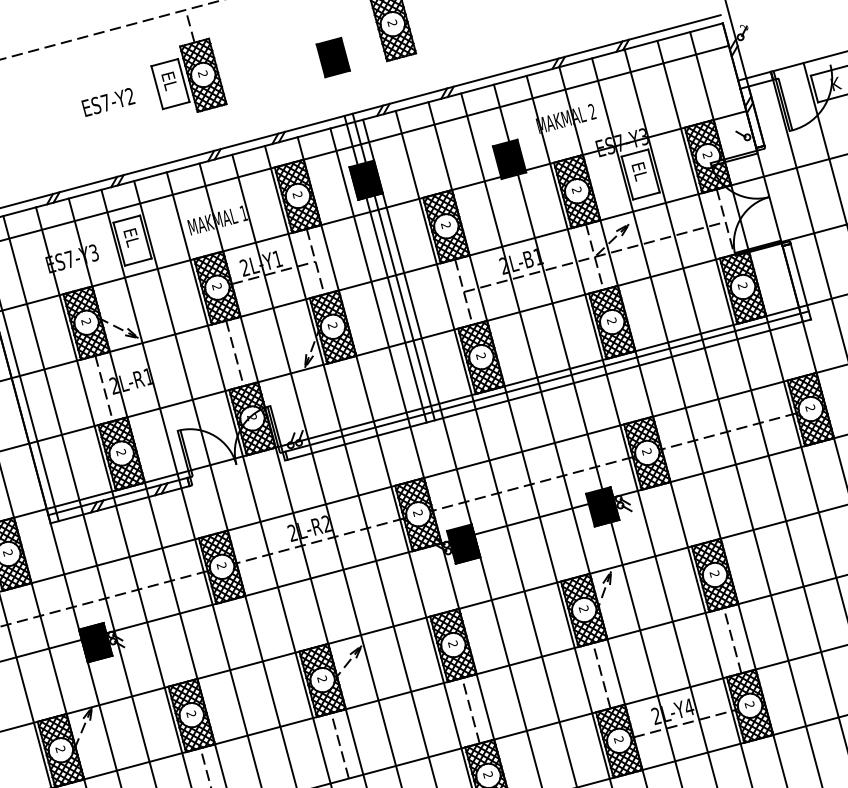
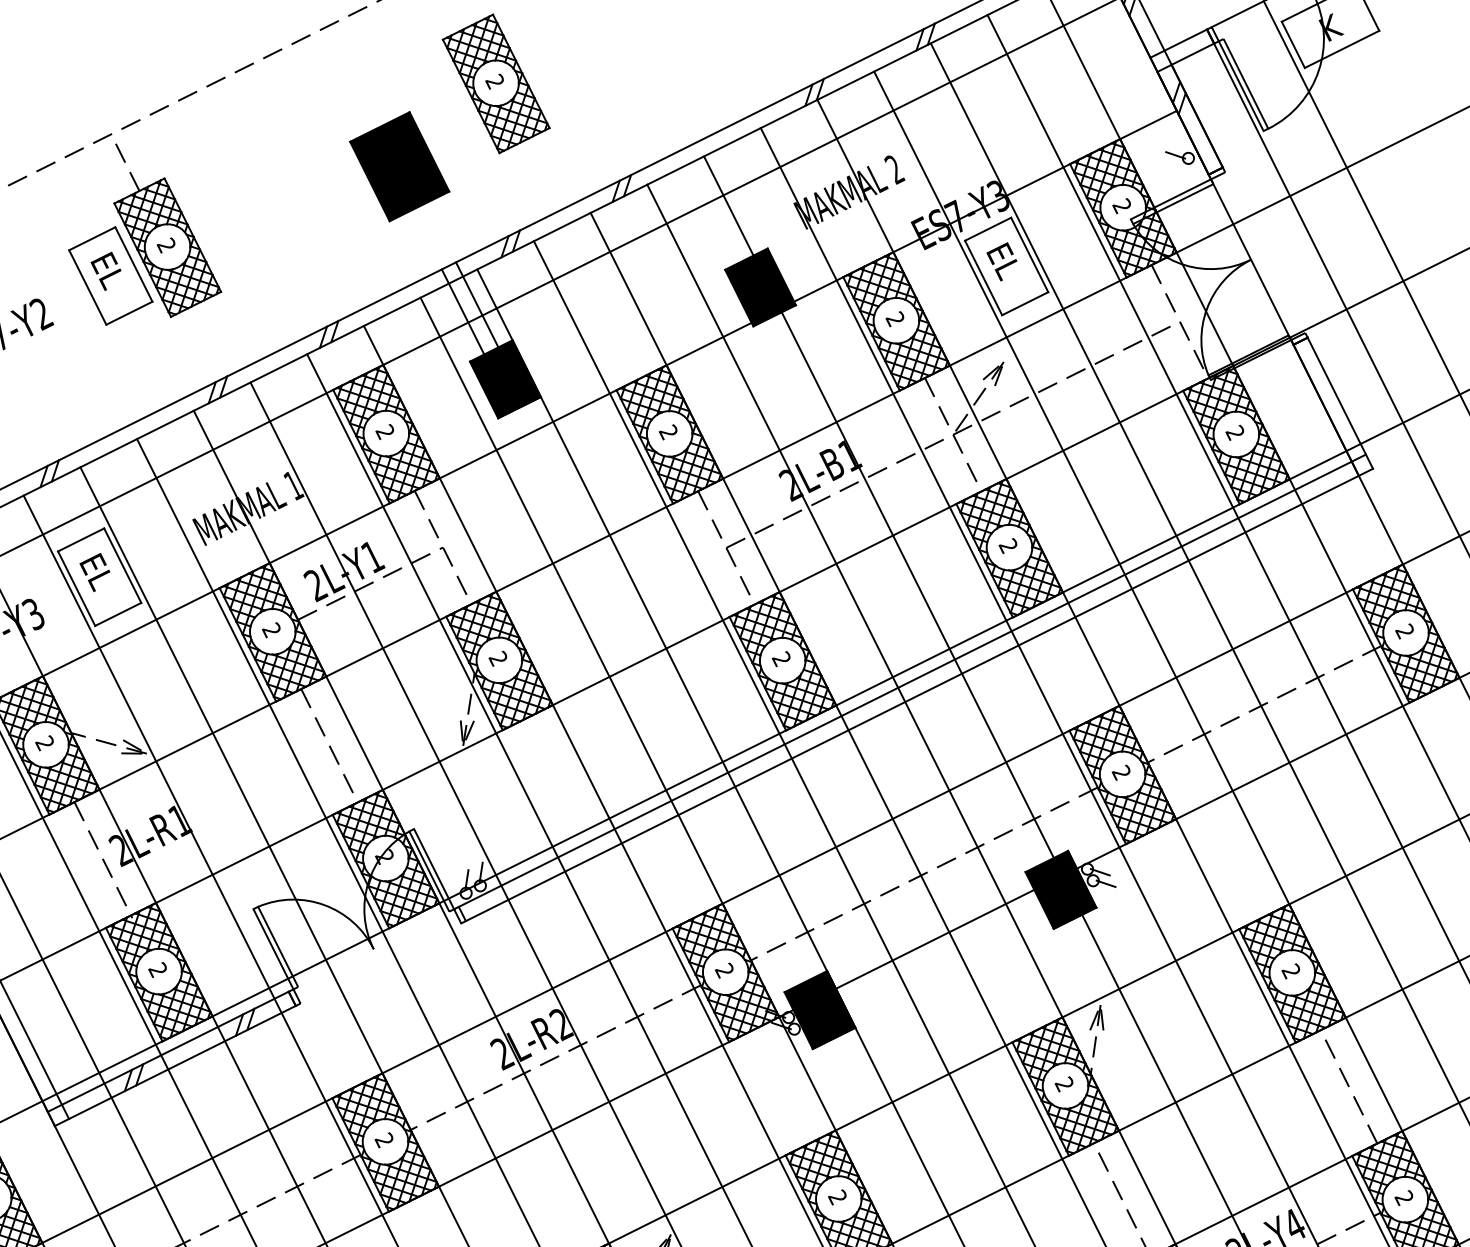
part: (332, 57) -> (397, 166), size x1.4
line: (404, 307) -> (623, 598), removed
line: (396, 309) -> (609, 604), removed

